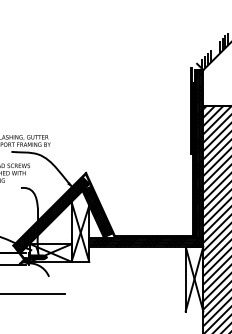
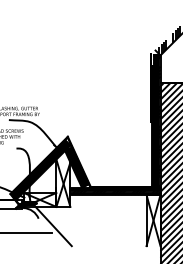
line: (68, 286) -> (53, 226), added

